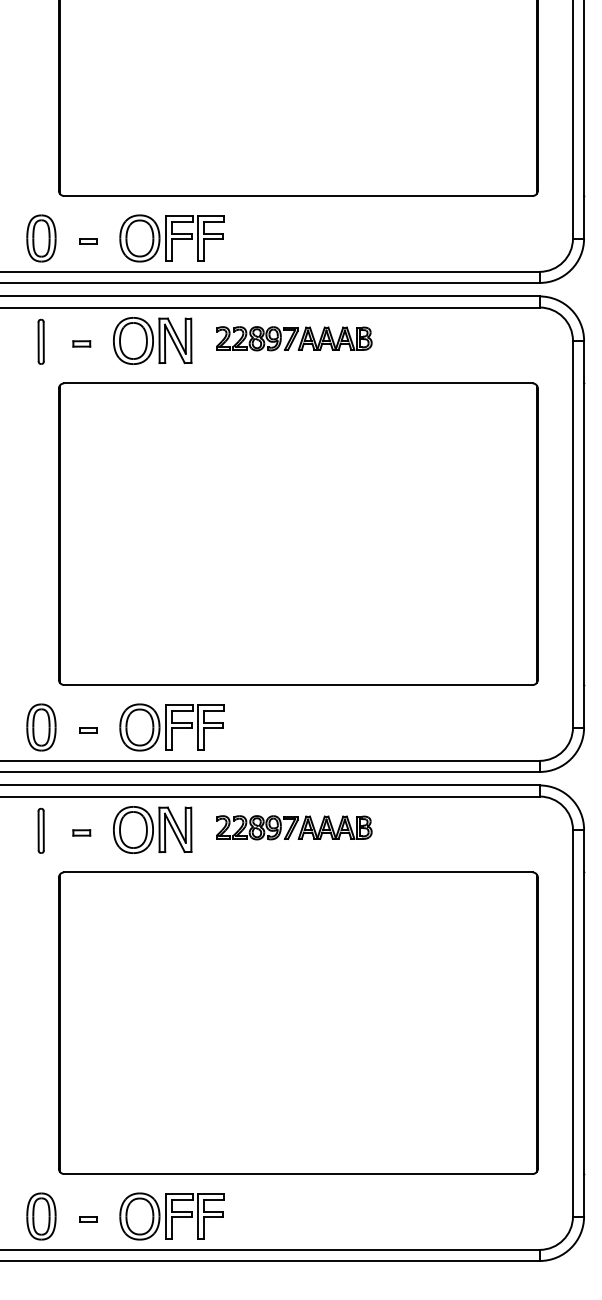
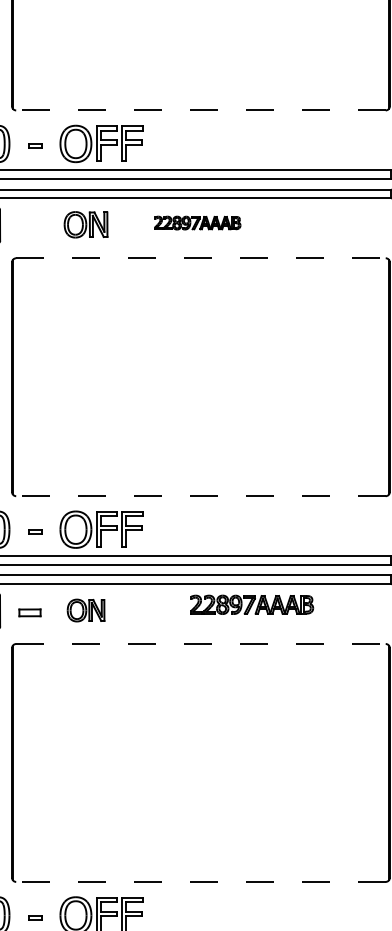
line: (297, 196) -> (200, 110), solid -> dashed
part: (294, 338) -> (197, 222), size x0.7
part: (152, 340) -> (85, 224), size x0.7
part: (81, 343) -> (29, 226), removed
line: (298, 383) -> (201, 258), solid -> dashed
line: (297, 685) -> (200, 496), solid -> dashed
part: (294, 827) -> (252, 604), moved
part: (152, 829) -> (85, 610), size x0.6
part: (81, 832) -> (29, 612), size x1.6
line: (298, 872) -> (201, 644), solid -> dashed
line: (297, 1174) -> (200, 882), solid -> dashed

